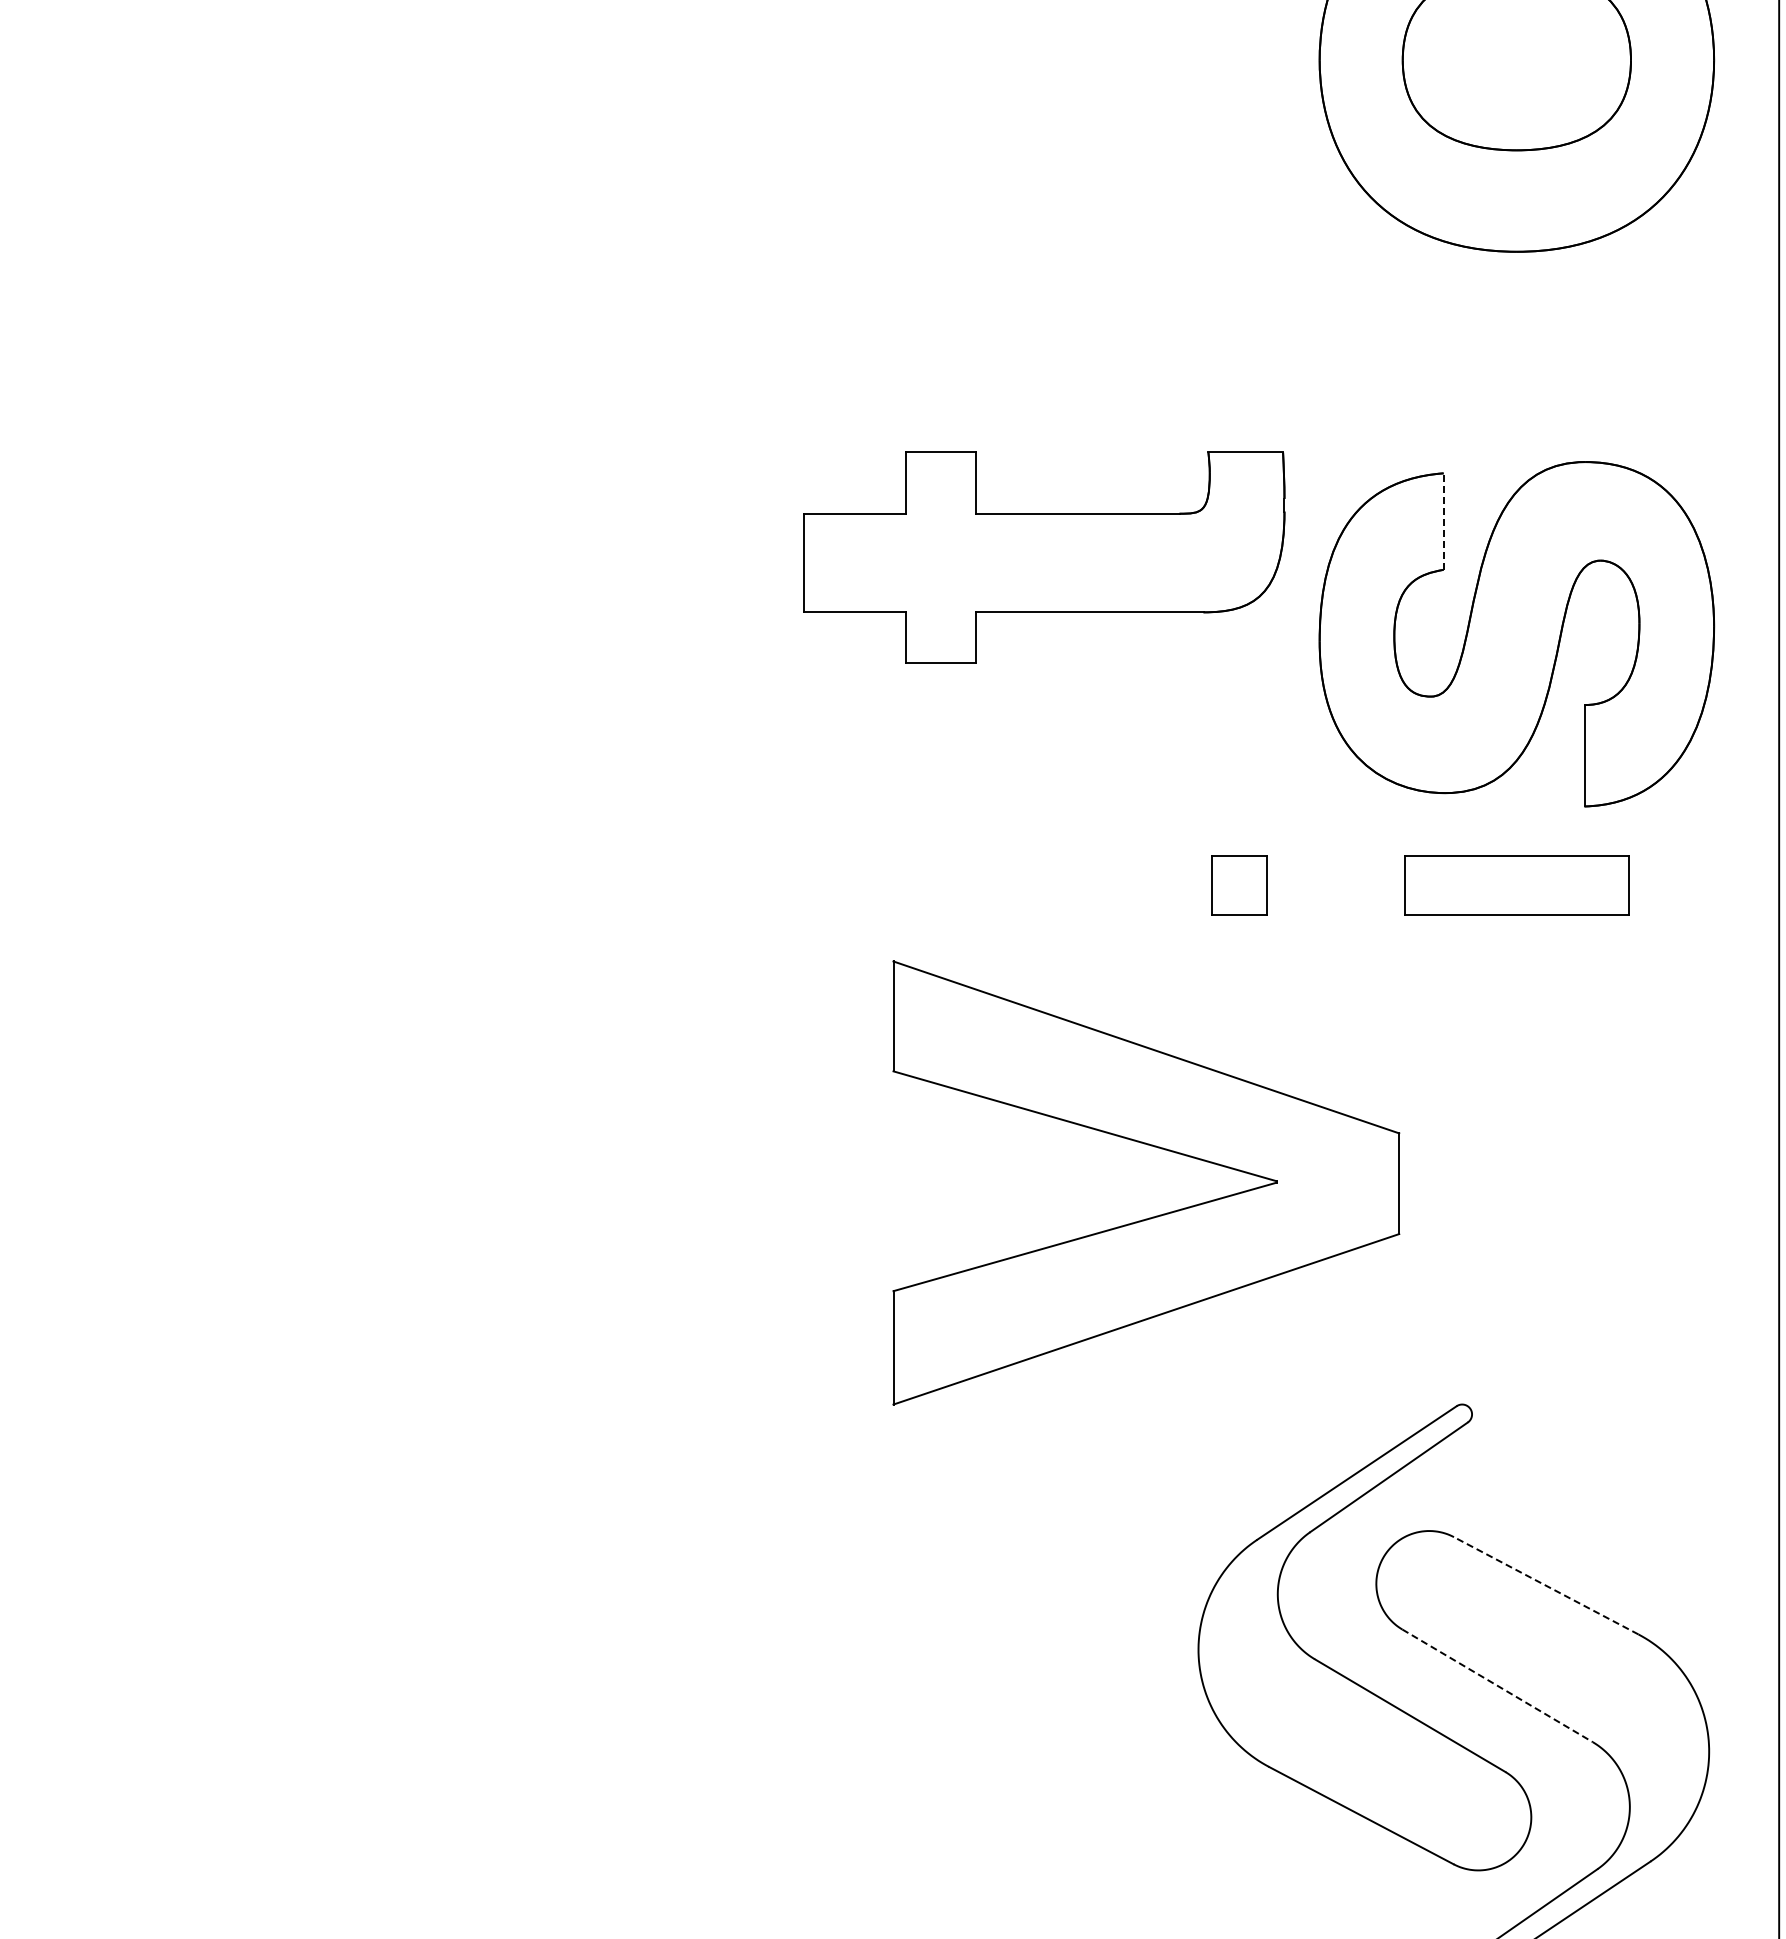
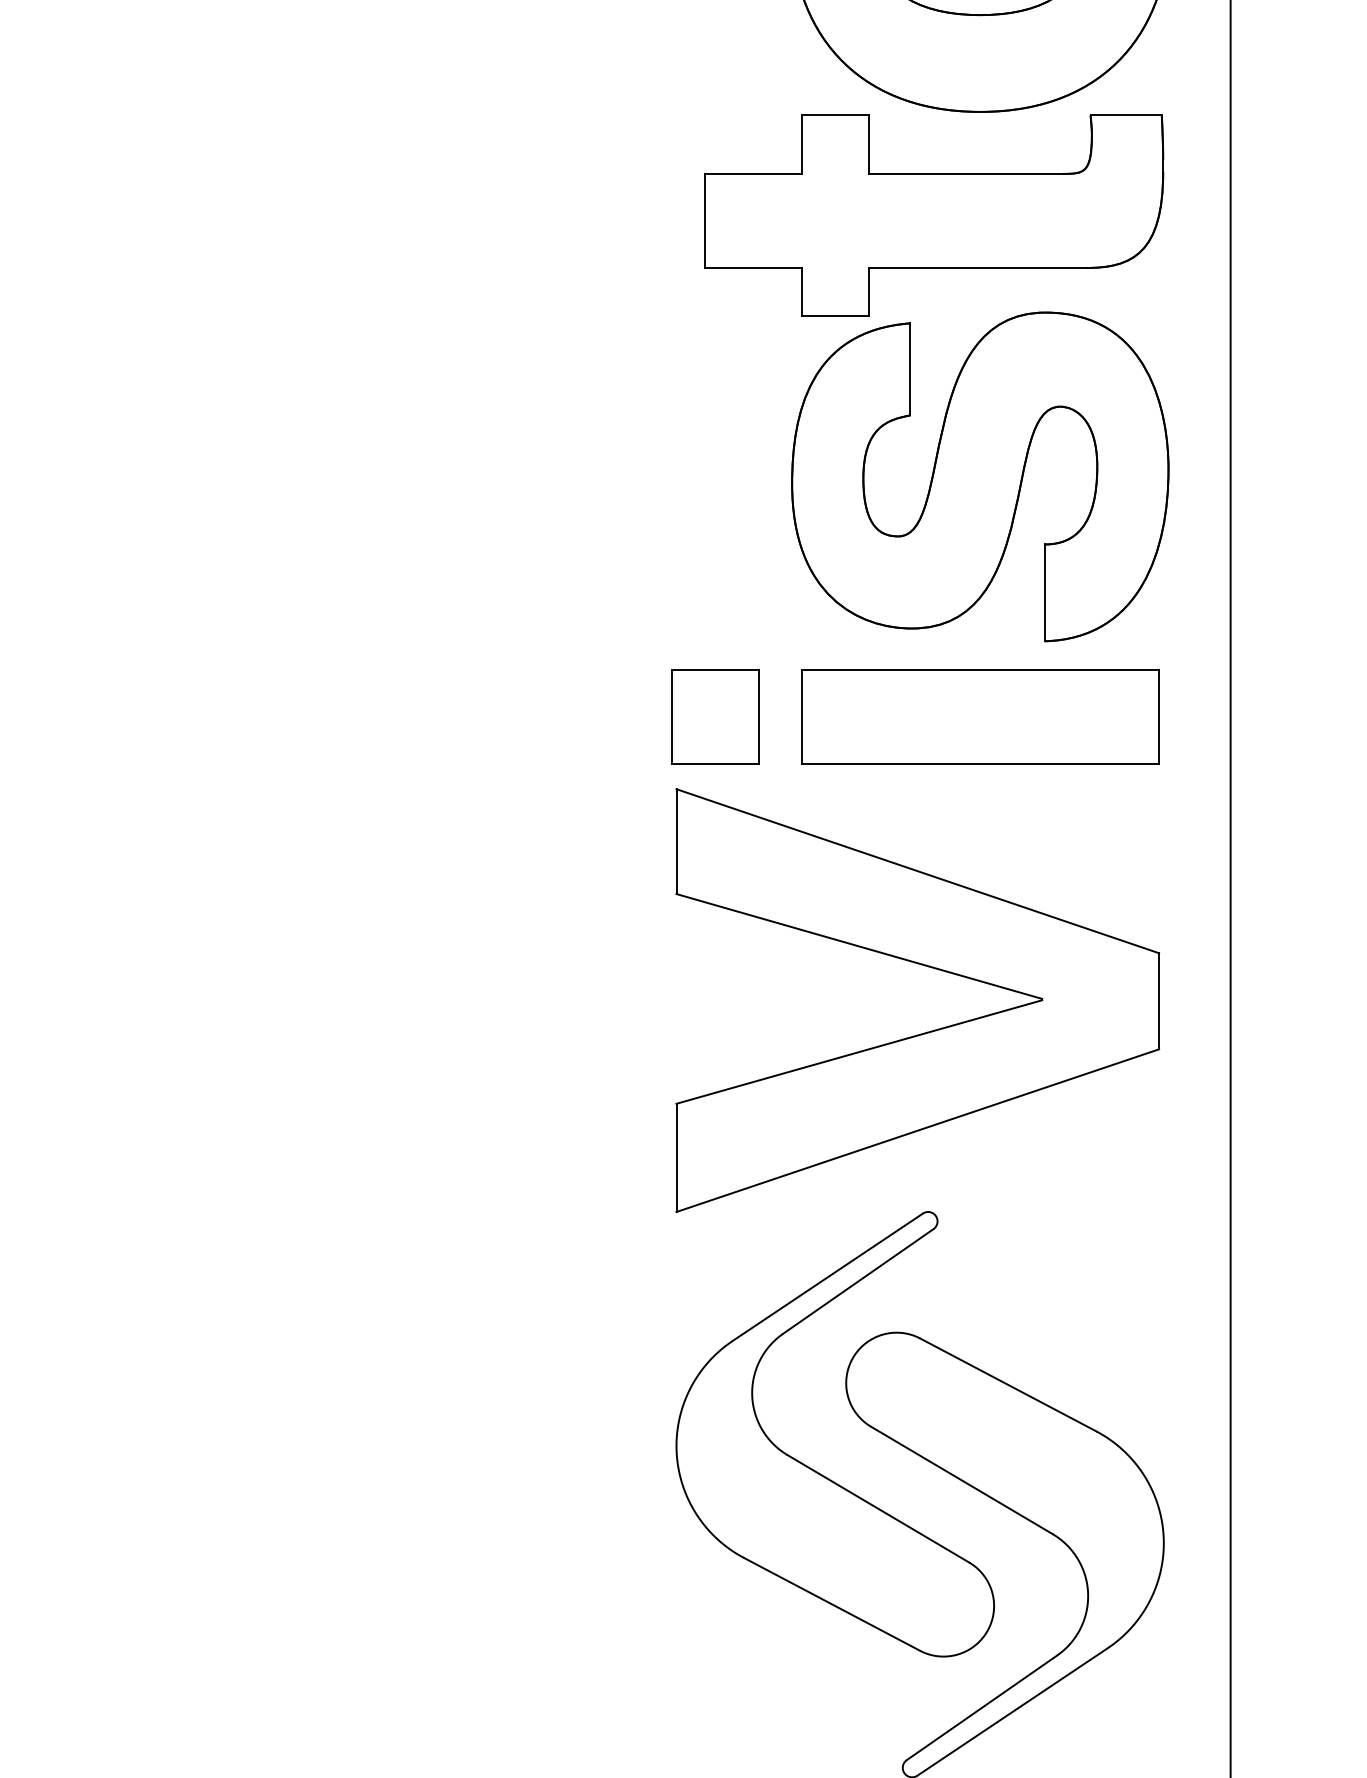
line: (1443, 521) -> (910, 369), dashed -> solid
part: (1044, 557) -> (934, 215), moved
part: (1239, 885) -> (715, 716), size x1.67
part: (1516, 885) -> (979, 716), size x1.67
part: (1156, 1215) -> (927, 1031), moved
line: (1545, 1585) -> (1007, 1384), dashed -> solid
line: (1497, 1685) -> (961, 1480), dashed -> solid

